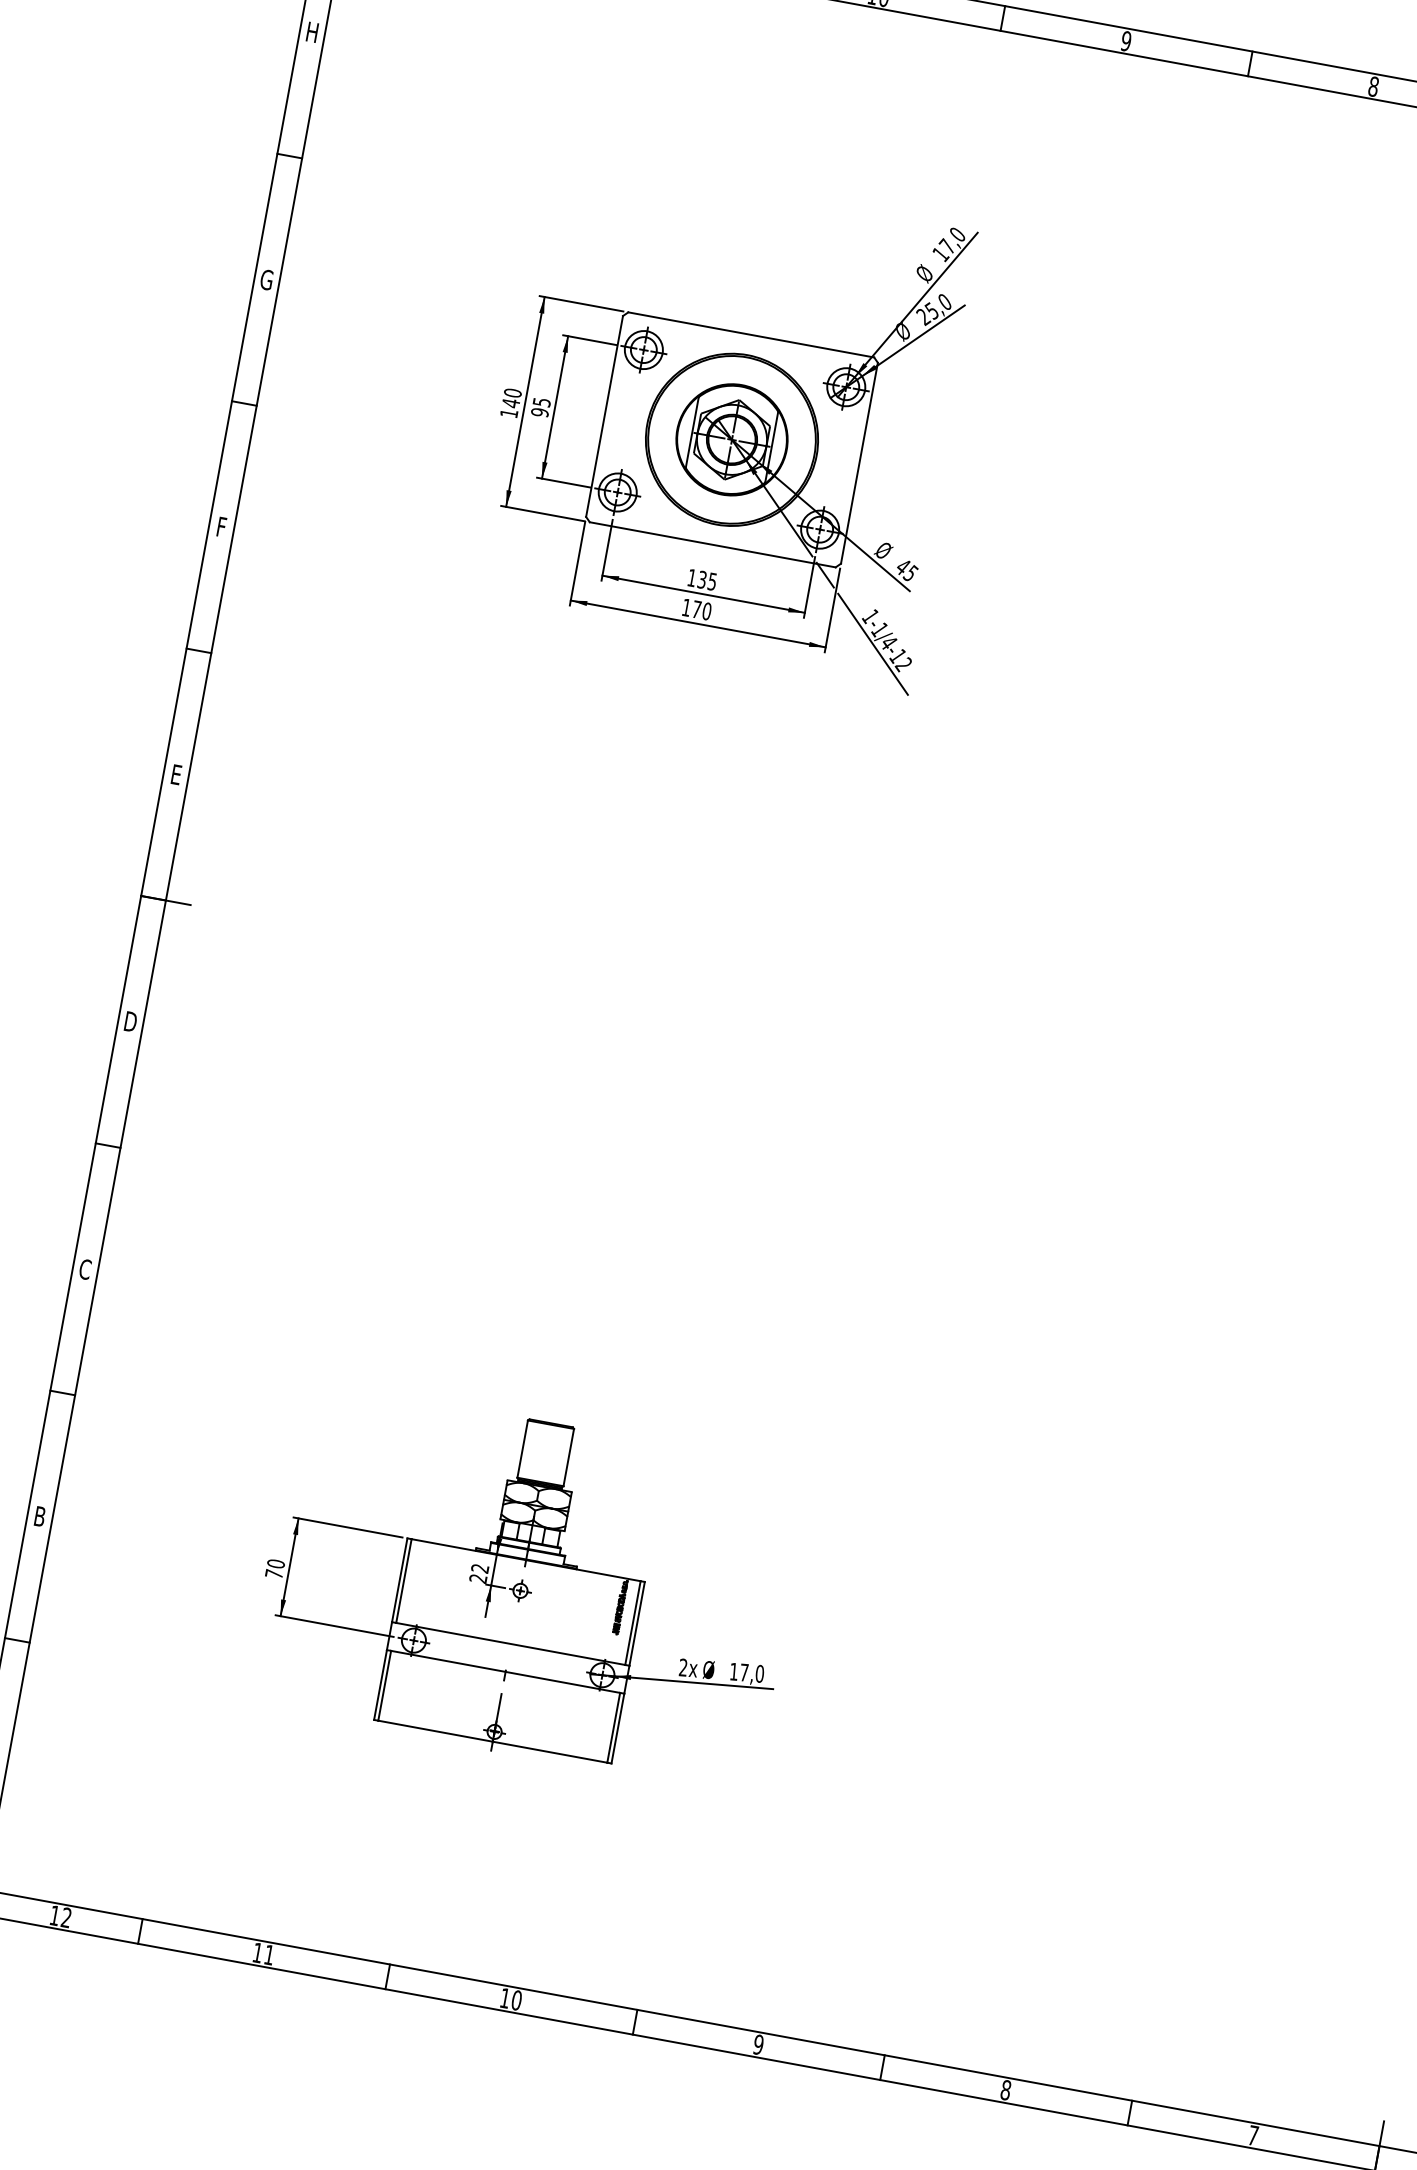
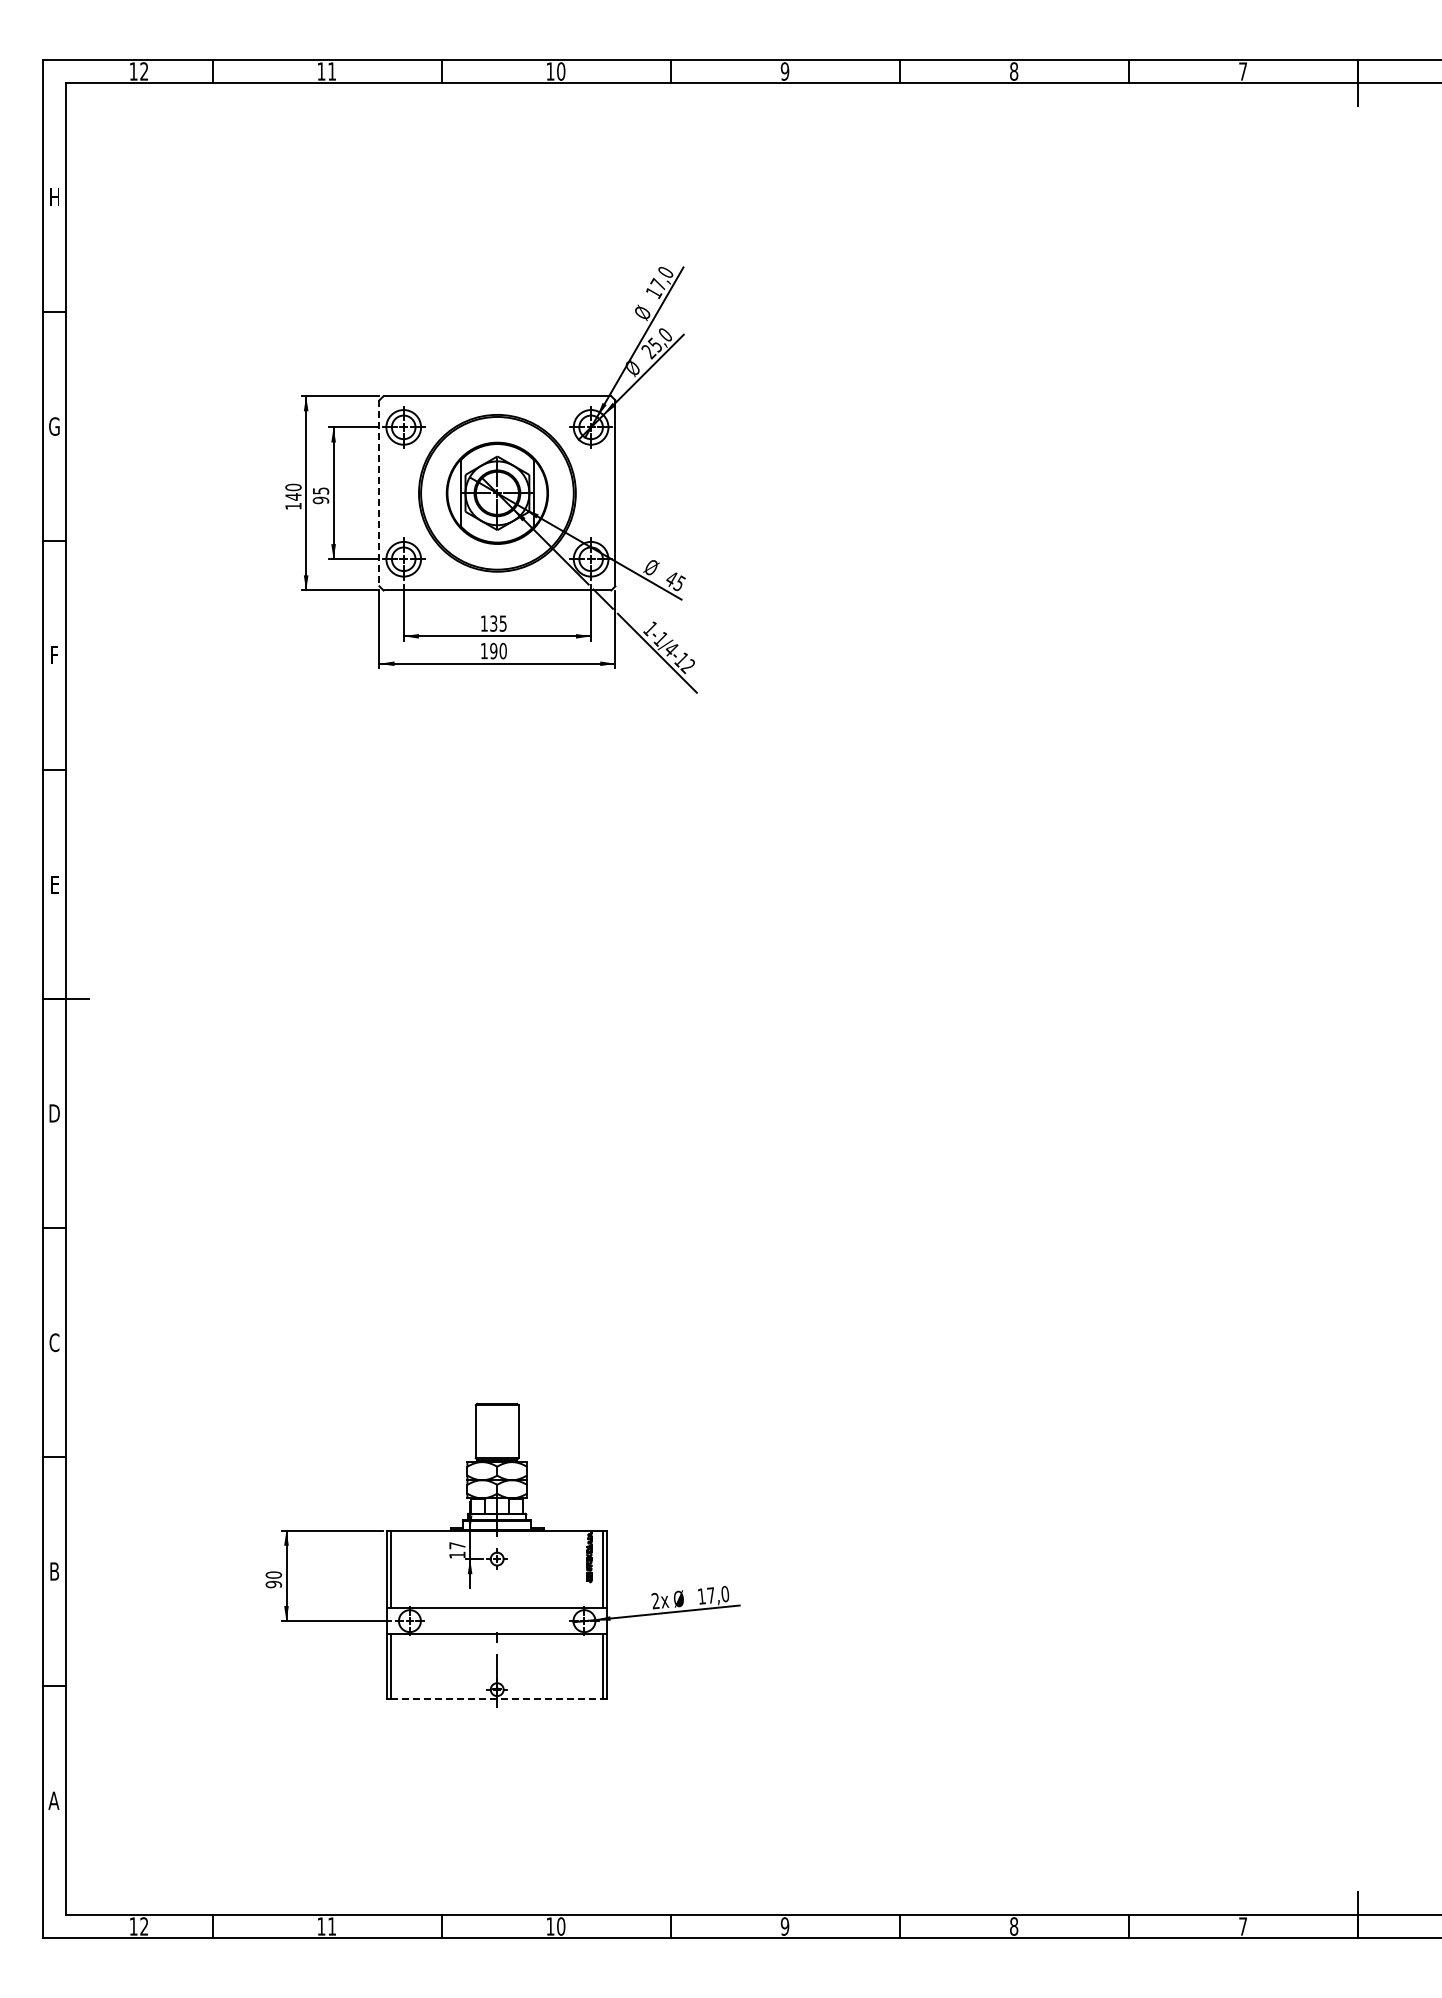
line: (604, 416) -> (379, 493), solid -> dashed
text: (696, 608) -> (493, 650), 170 -> 190
text: (479, 1573) -> (457, 1550), 22 -> 17
text: (273, 1574) -> (273, 1584), 70 -> 90
line: (493, 1741) -> (497, 1698), solid -> dashed

